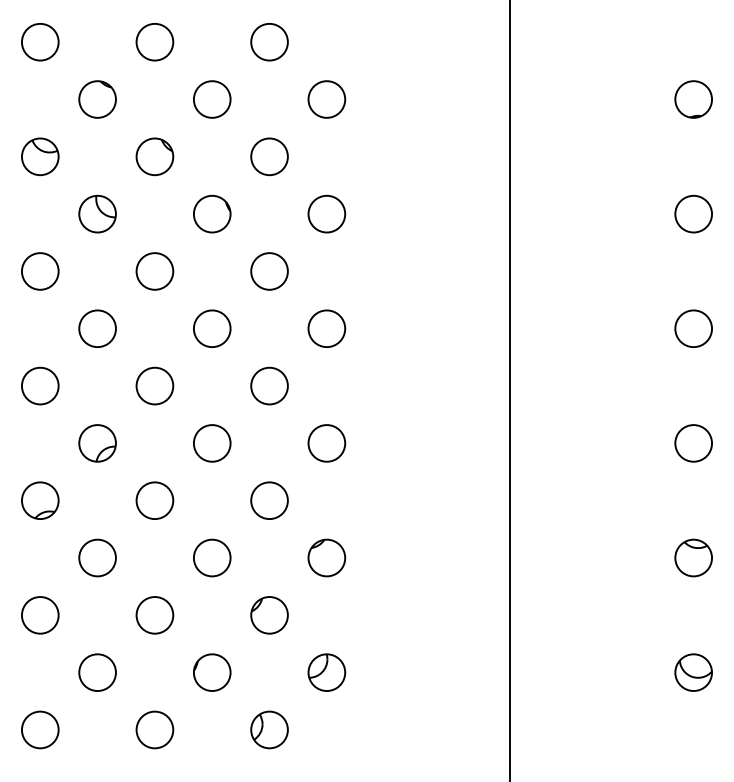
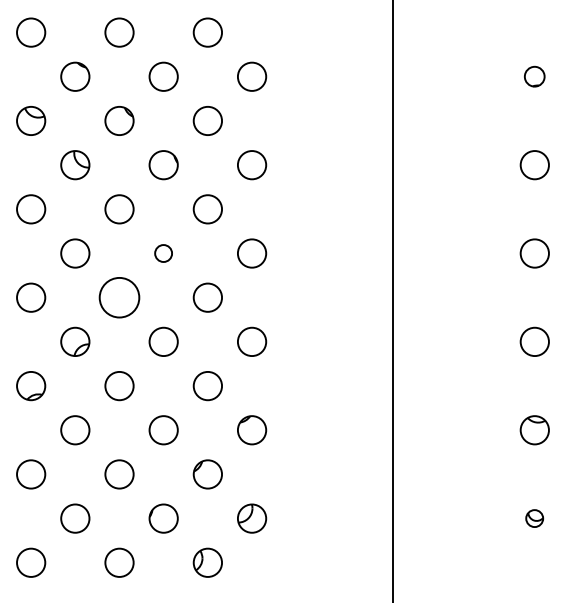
circle: (693, 99) -> (534, 76), size x0.7
circle: (211, 328) -> (163, 253), size x0.6
circle: (154, 385) -> (119, 297), size x1.4
part: (693, 672) -> (534, 518), size x0.6

